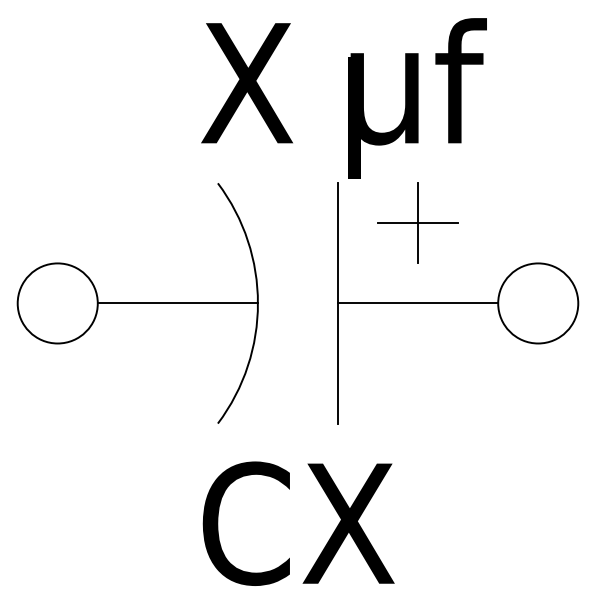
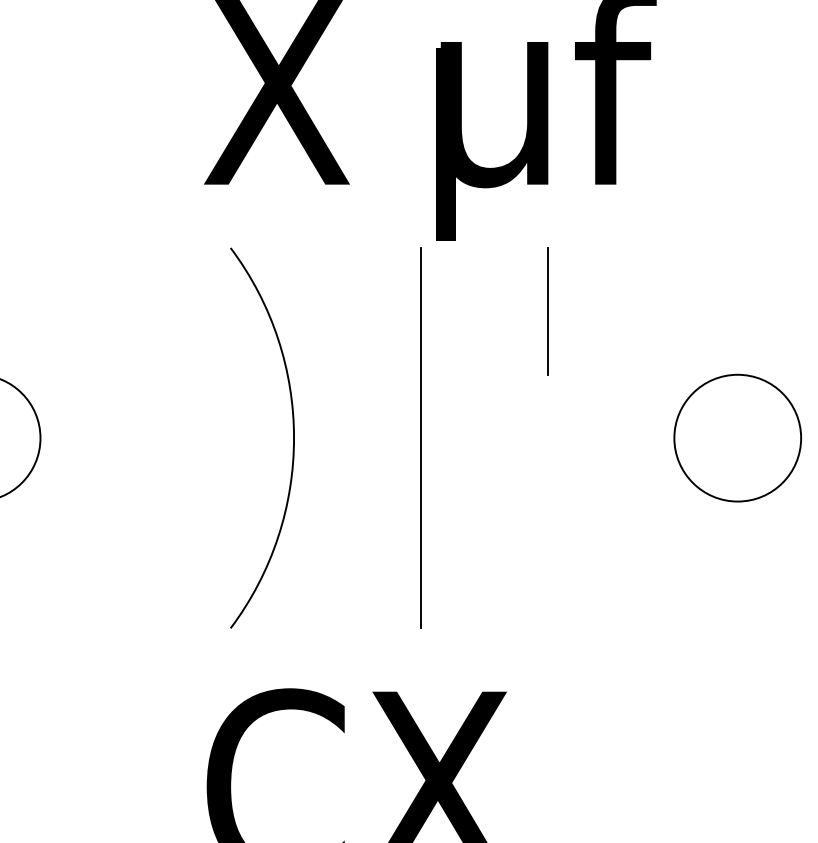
line: (418, 223) -> (548, 311), removed
line: (177, 303) -> (166, 438), removed
line: (418, 303) -> (548, 438), removed

